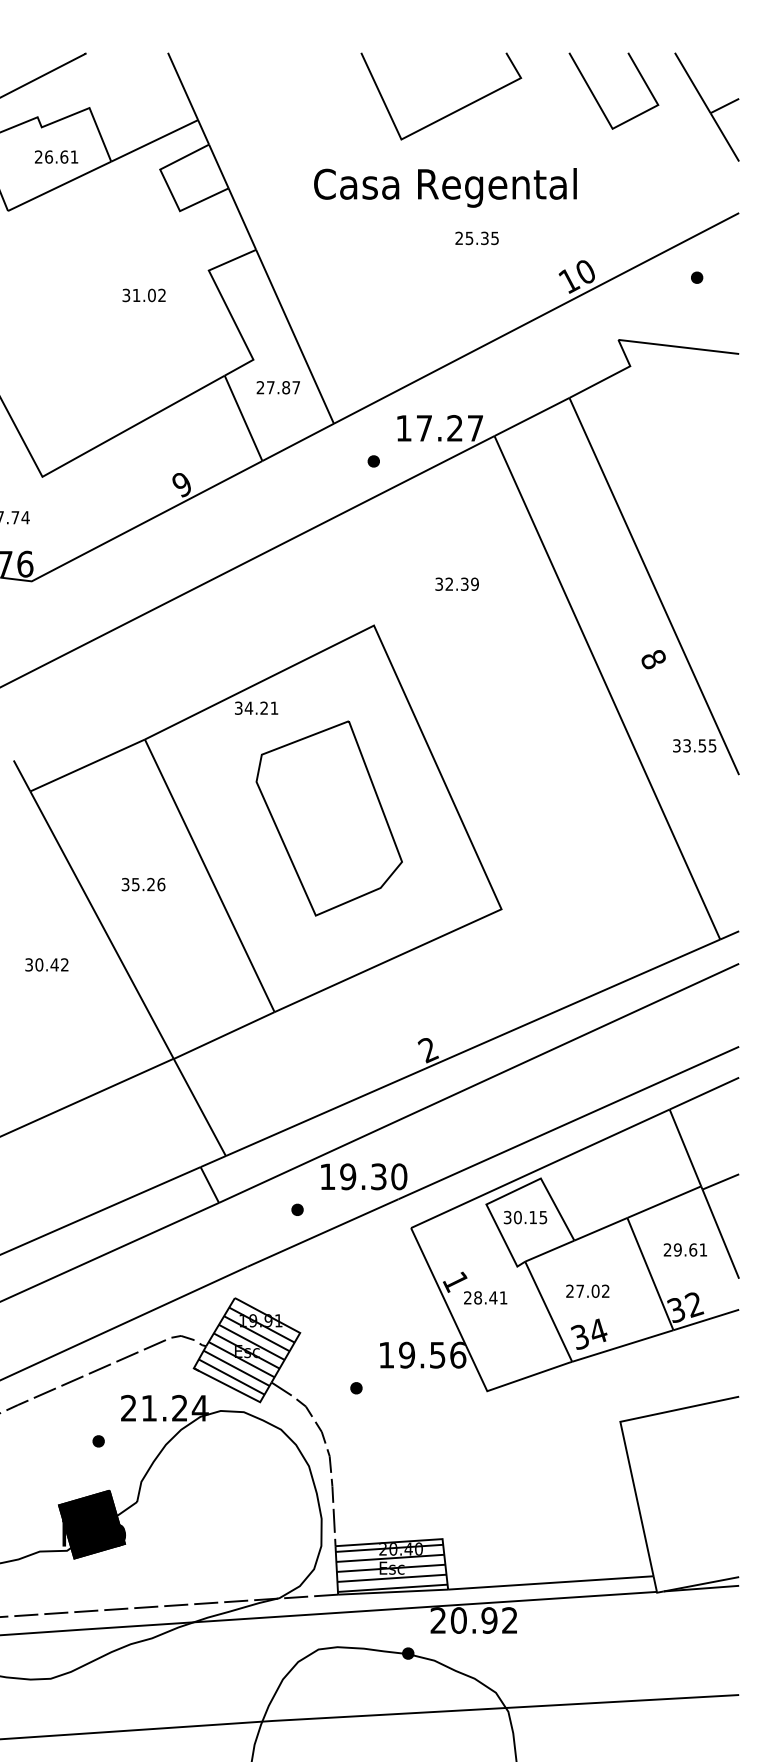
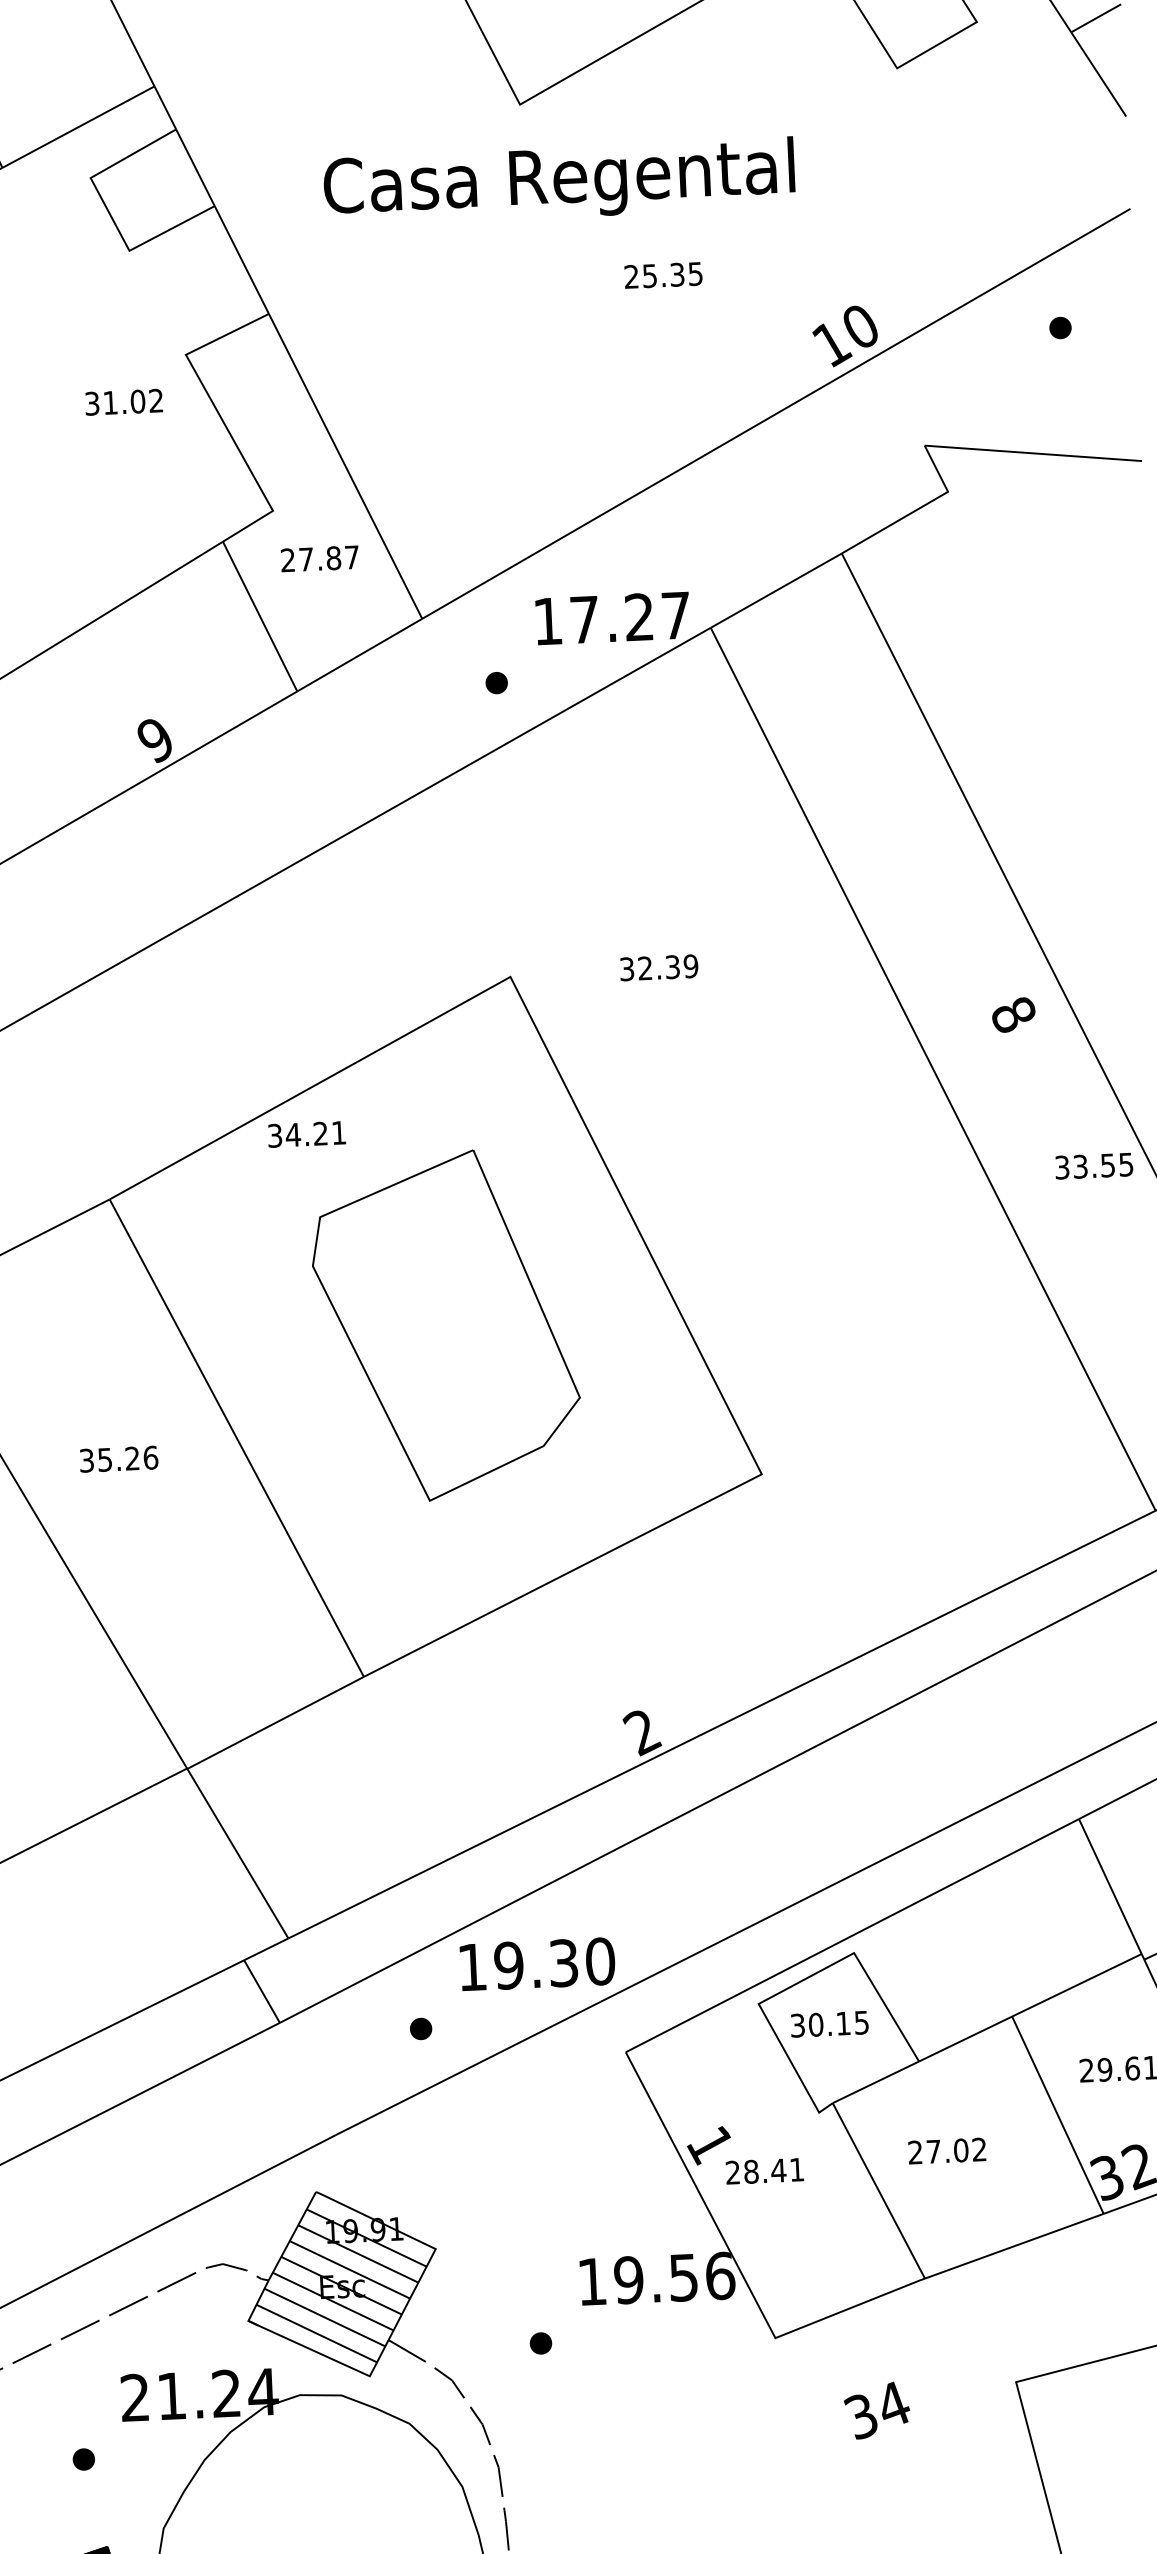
text: (445, 187) -> (559, 181), moved
text: (143, 295) -> (122, 402), moved
text: (456, 583) -> (657, 966), moved
text: (589, 1333) -> (877, 2409), moved

